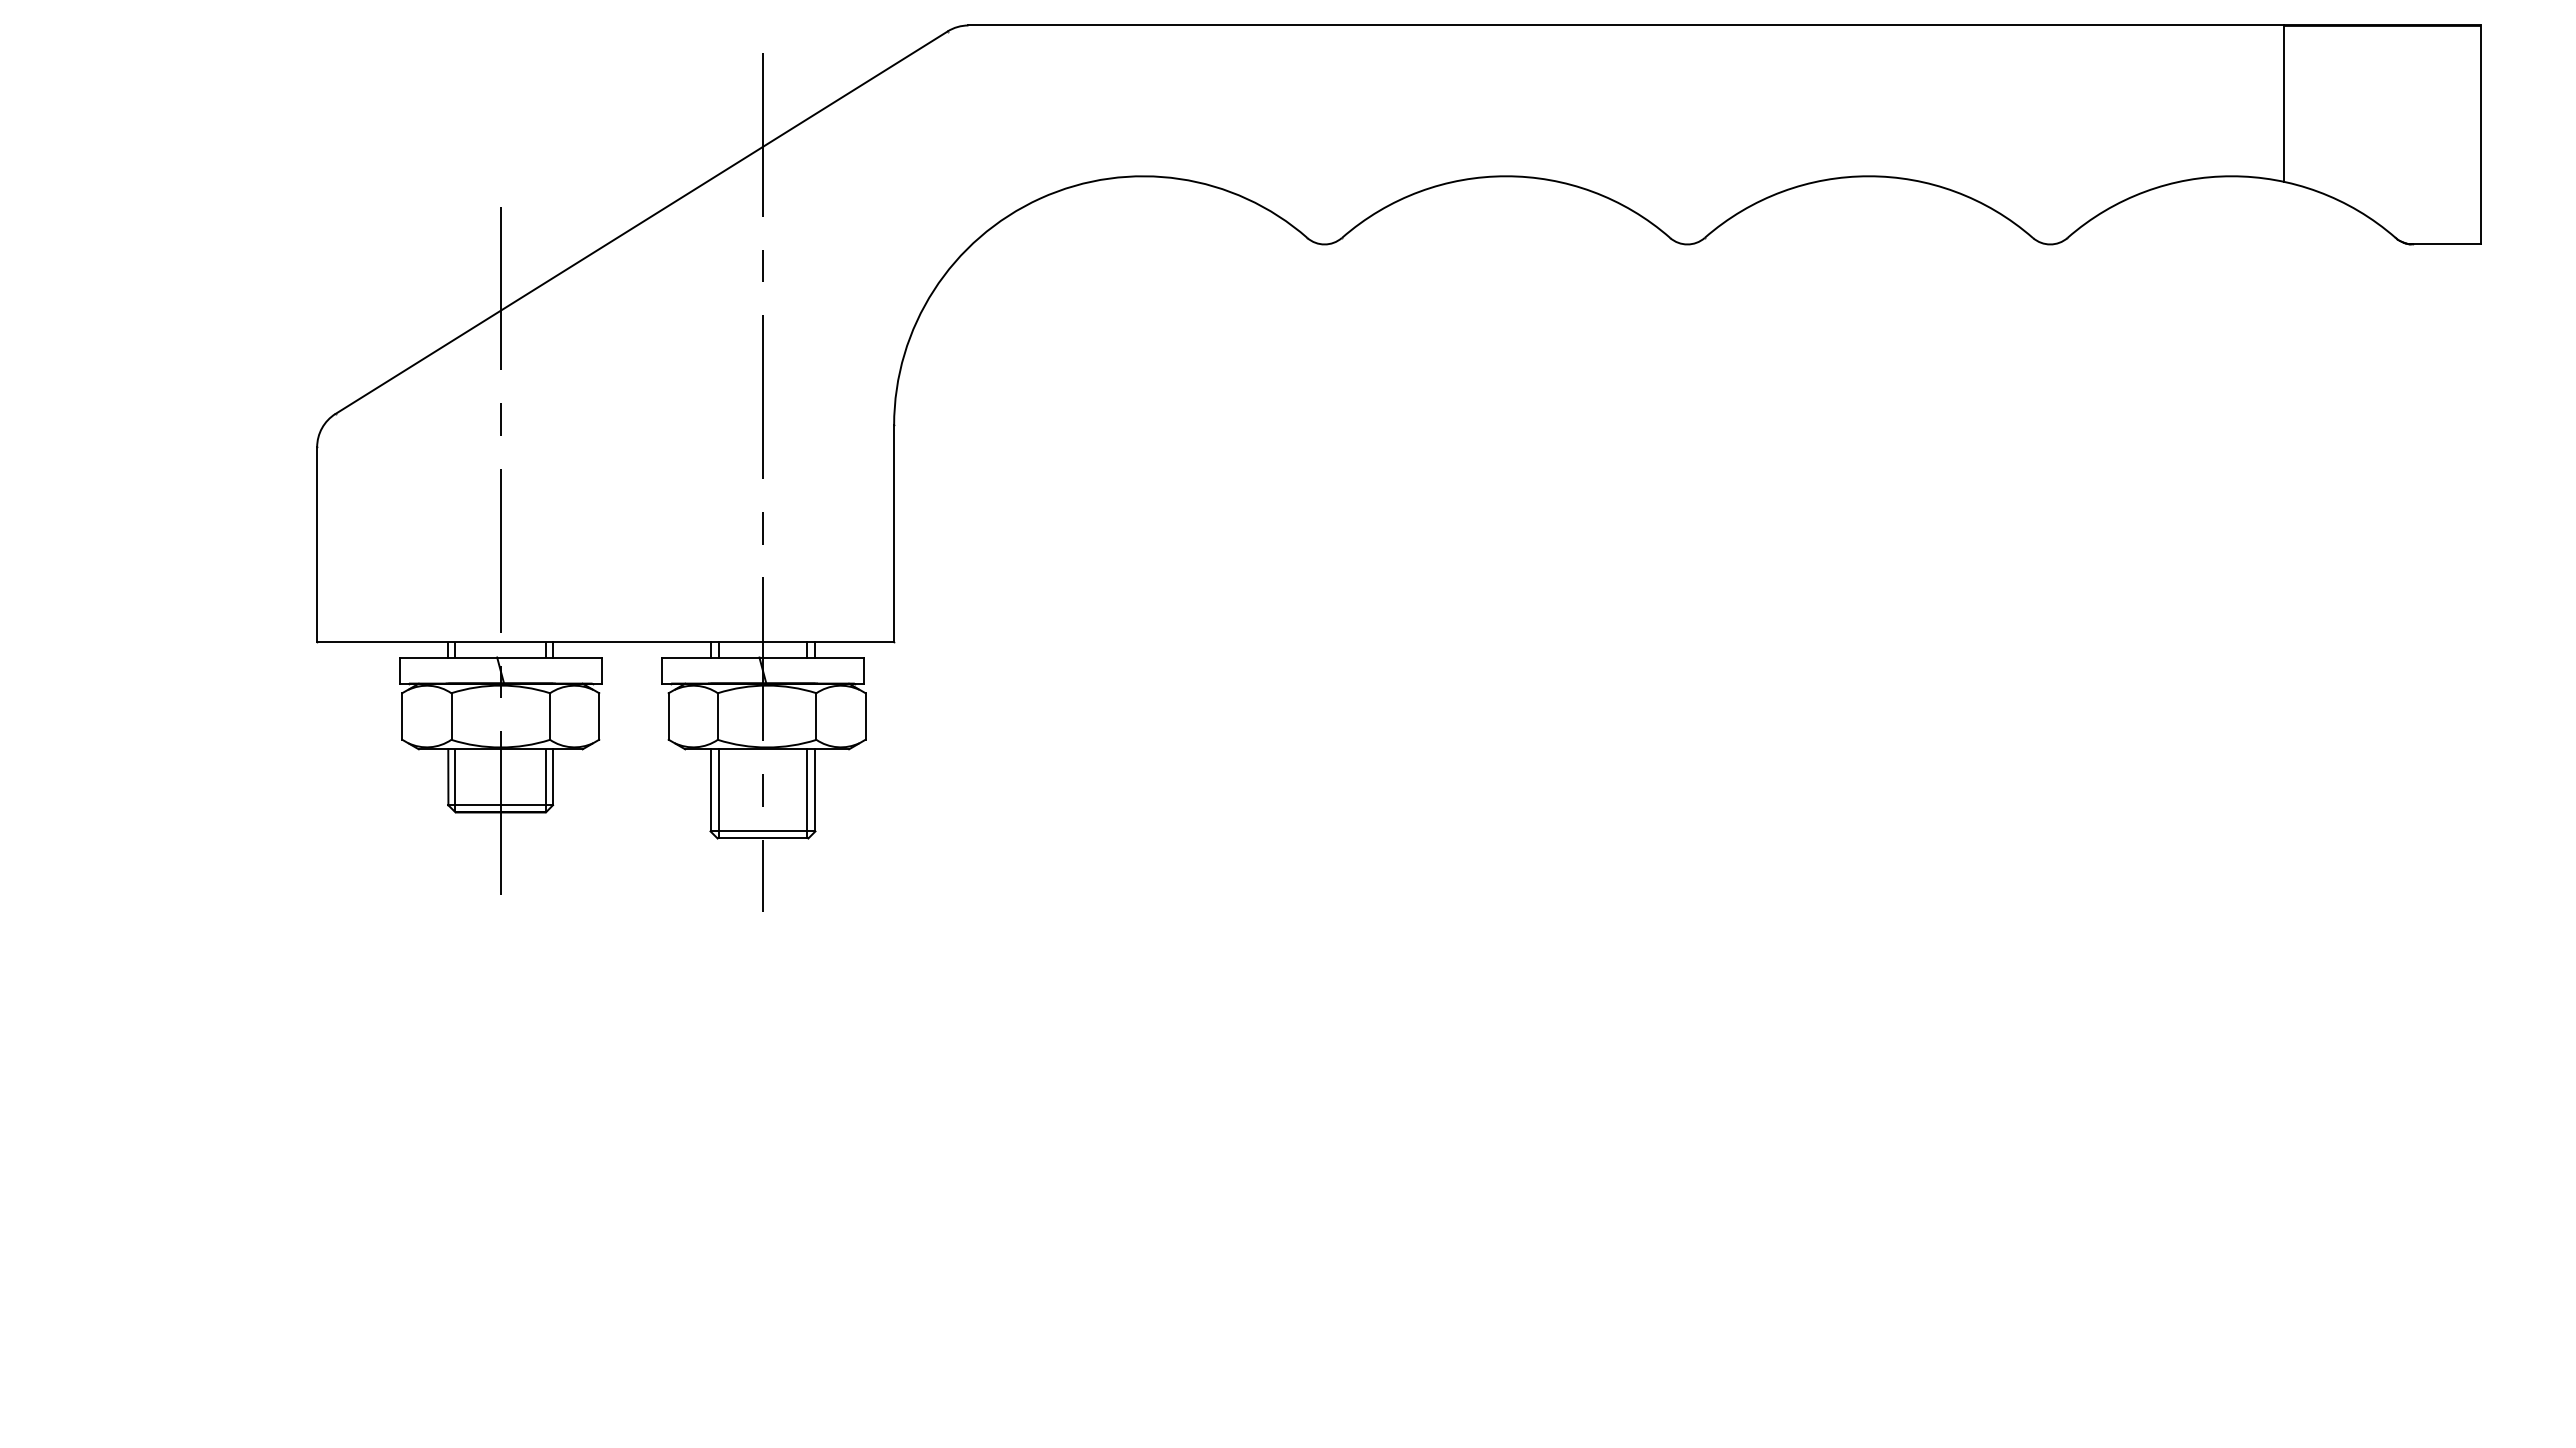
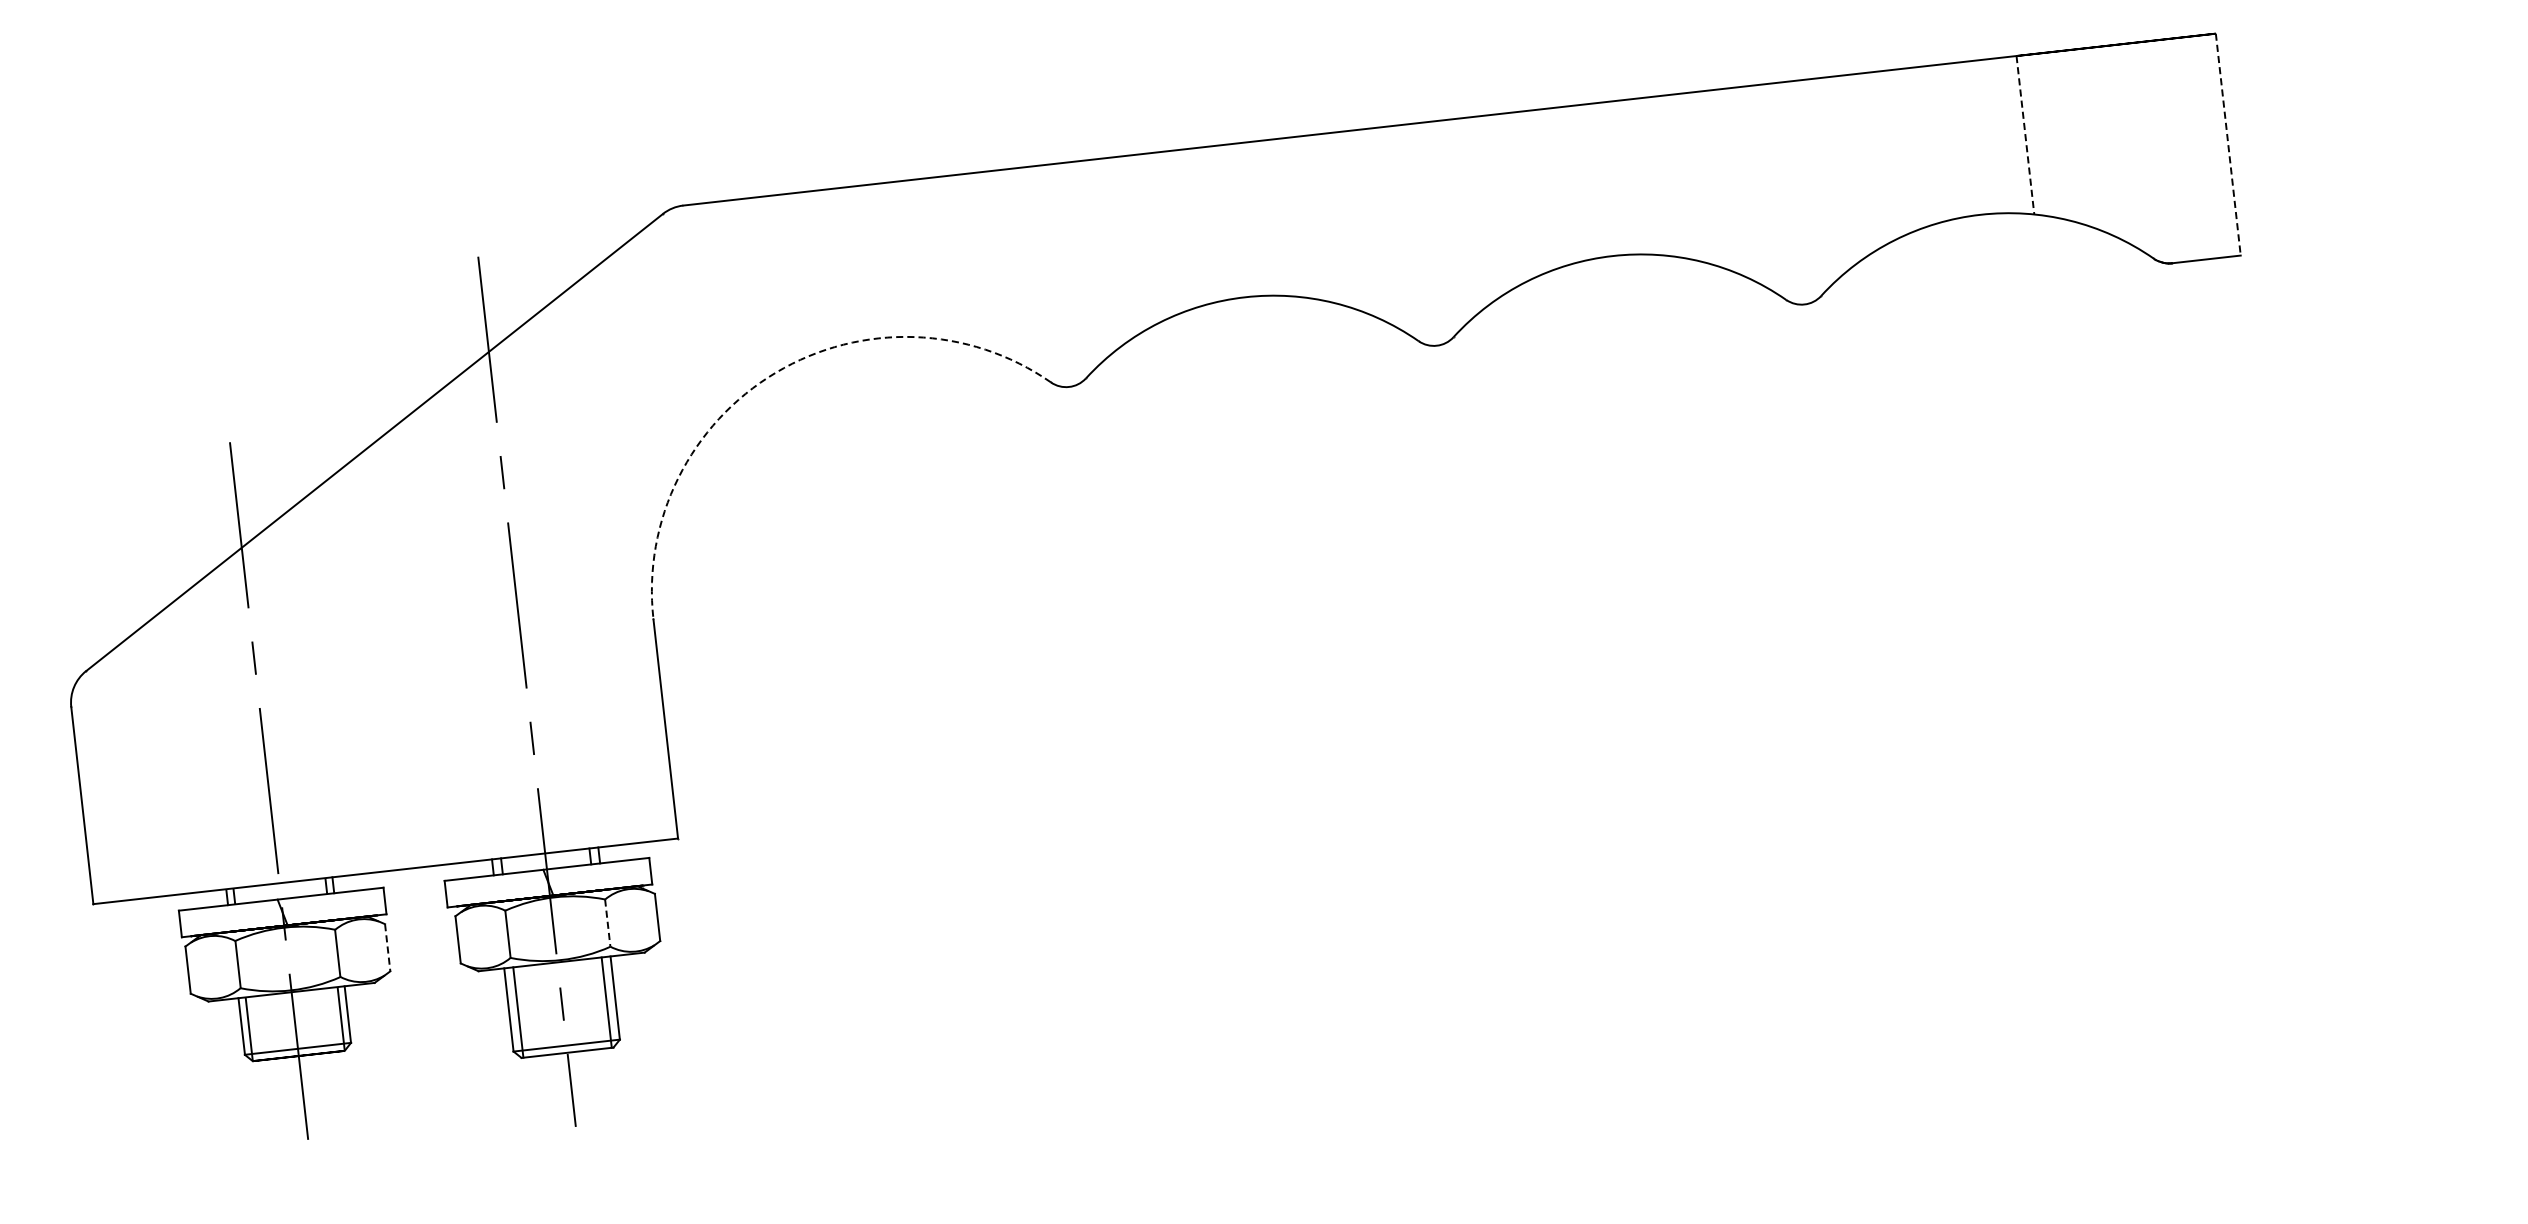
line: (2284, 104) -> (2025, 136), solid -> dashed
line: (2480, 135) -> (2228, 145), solid -> dashed
arc: (1040, 198) -> (776, 372), solid -> dashed
line: (599, 716) -> (387, 947), solid -> dashed
line: (816, 716) -> (607, 923), solid -> dashed

